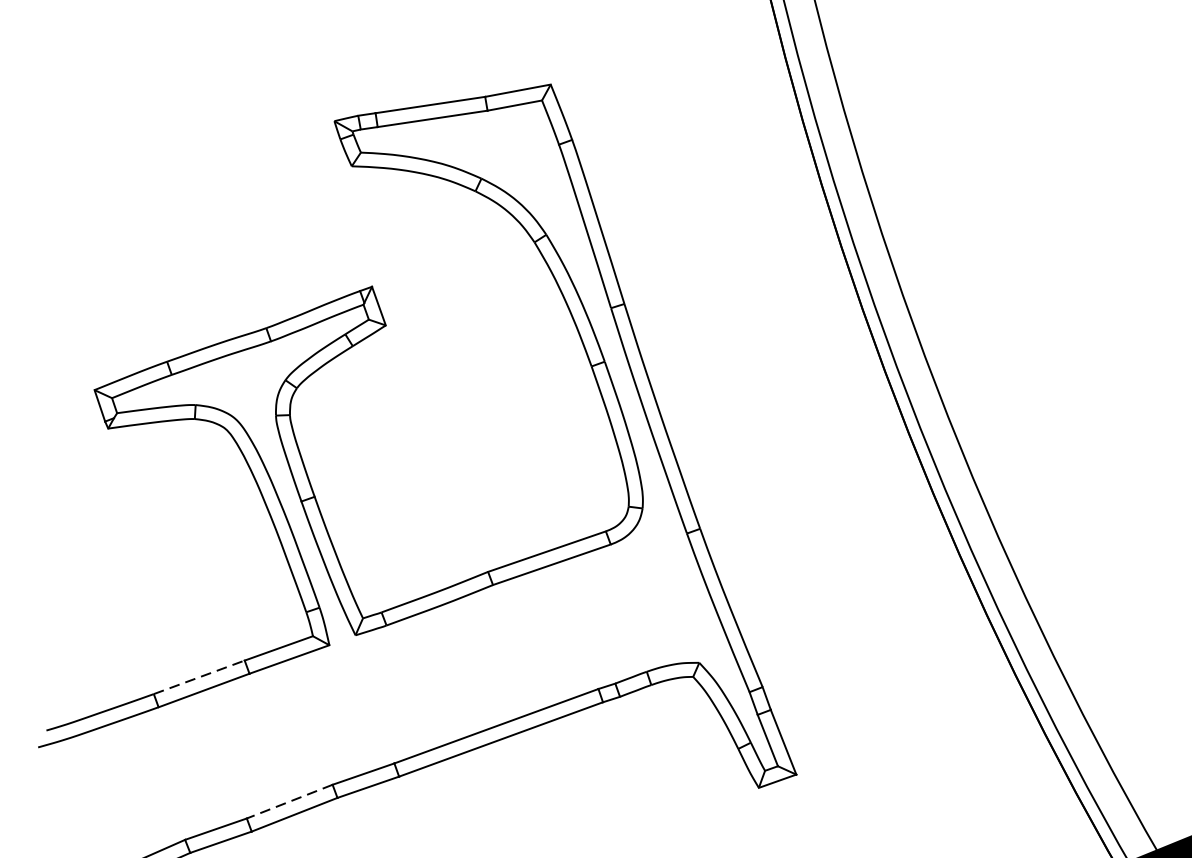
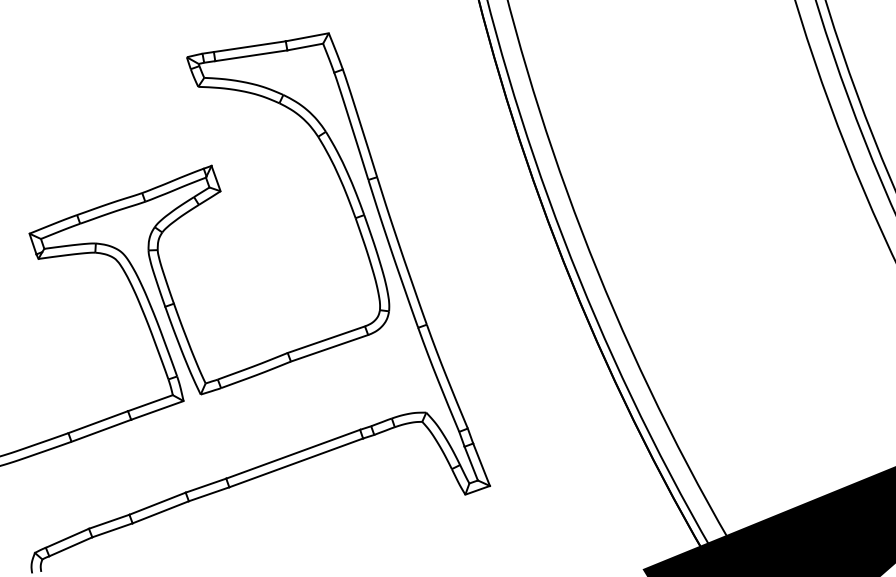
line: (199, 677) -> (98, 422), dashed -> solid
line: (289, 801) -> (157, 503), dashed -> solid

